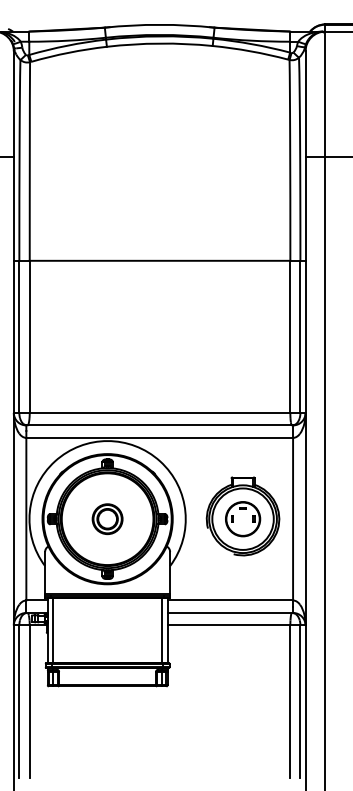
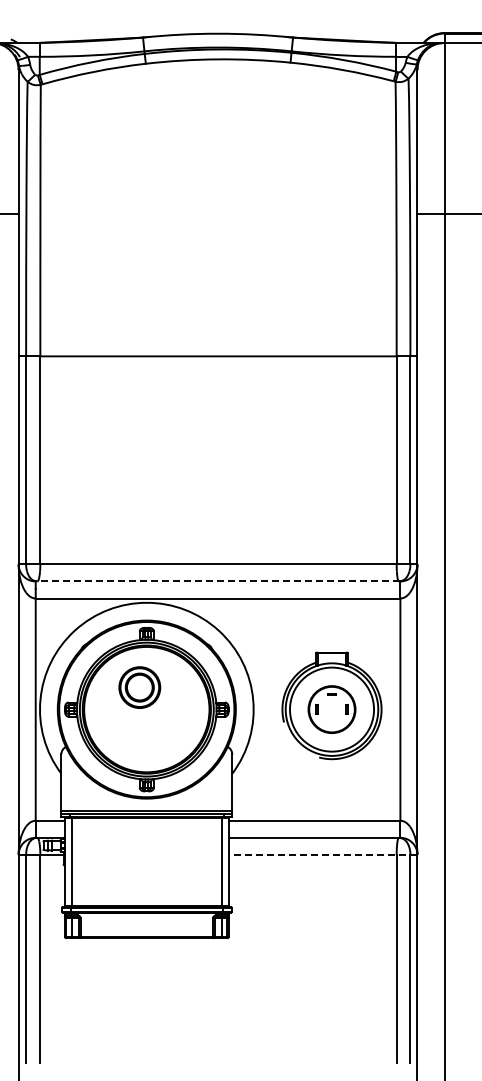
line: (159, 425) -> (217, 581), solid -> dashed
part: (107, 519) -> (139, 687), moved
line: (236, 625) -> (322, 854), solid -> dashed

